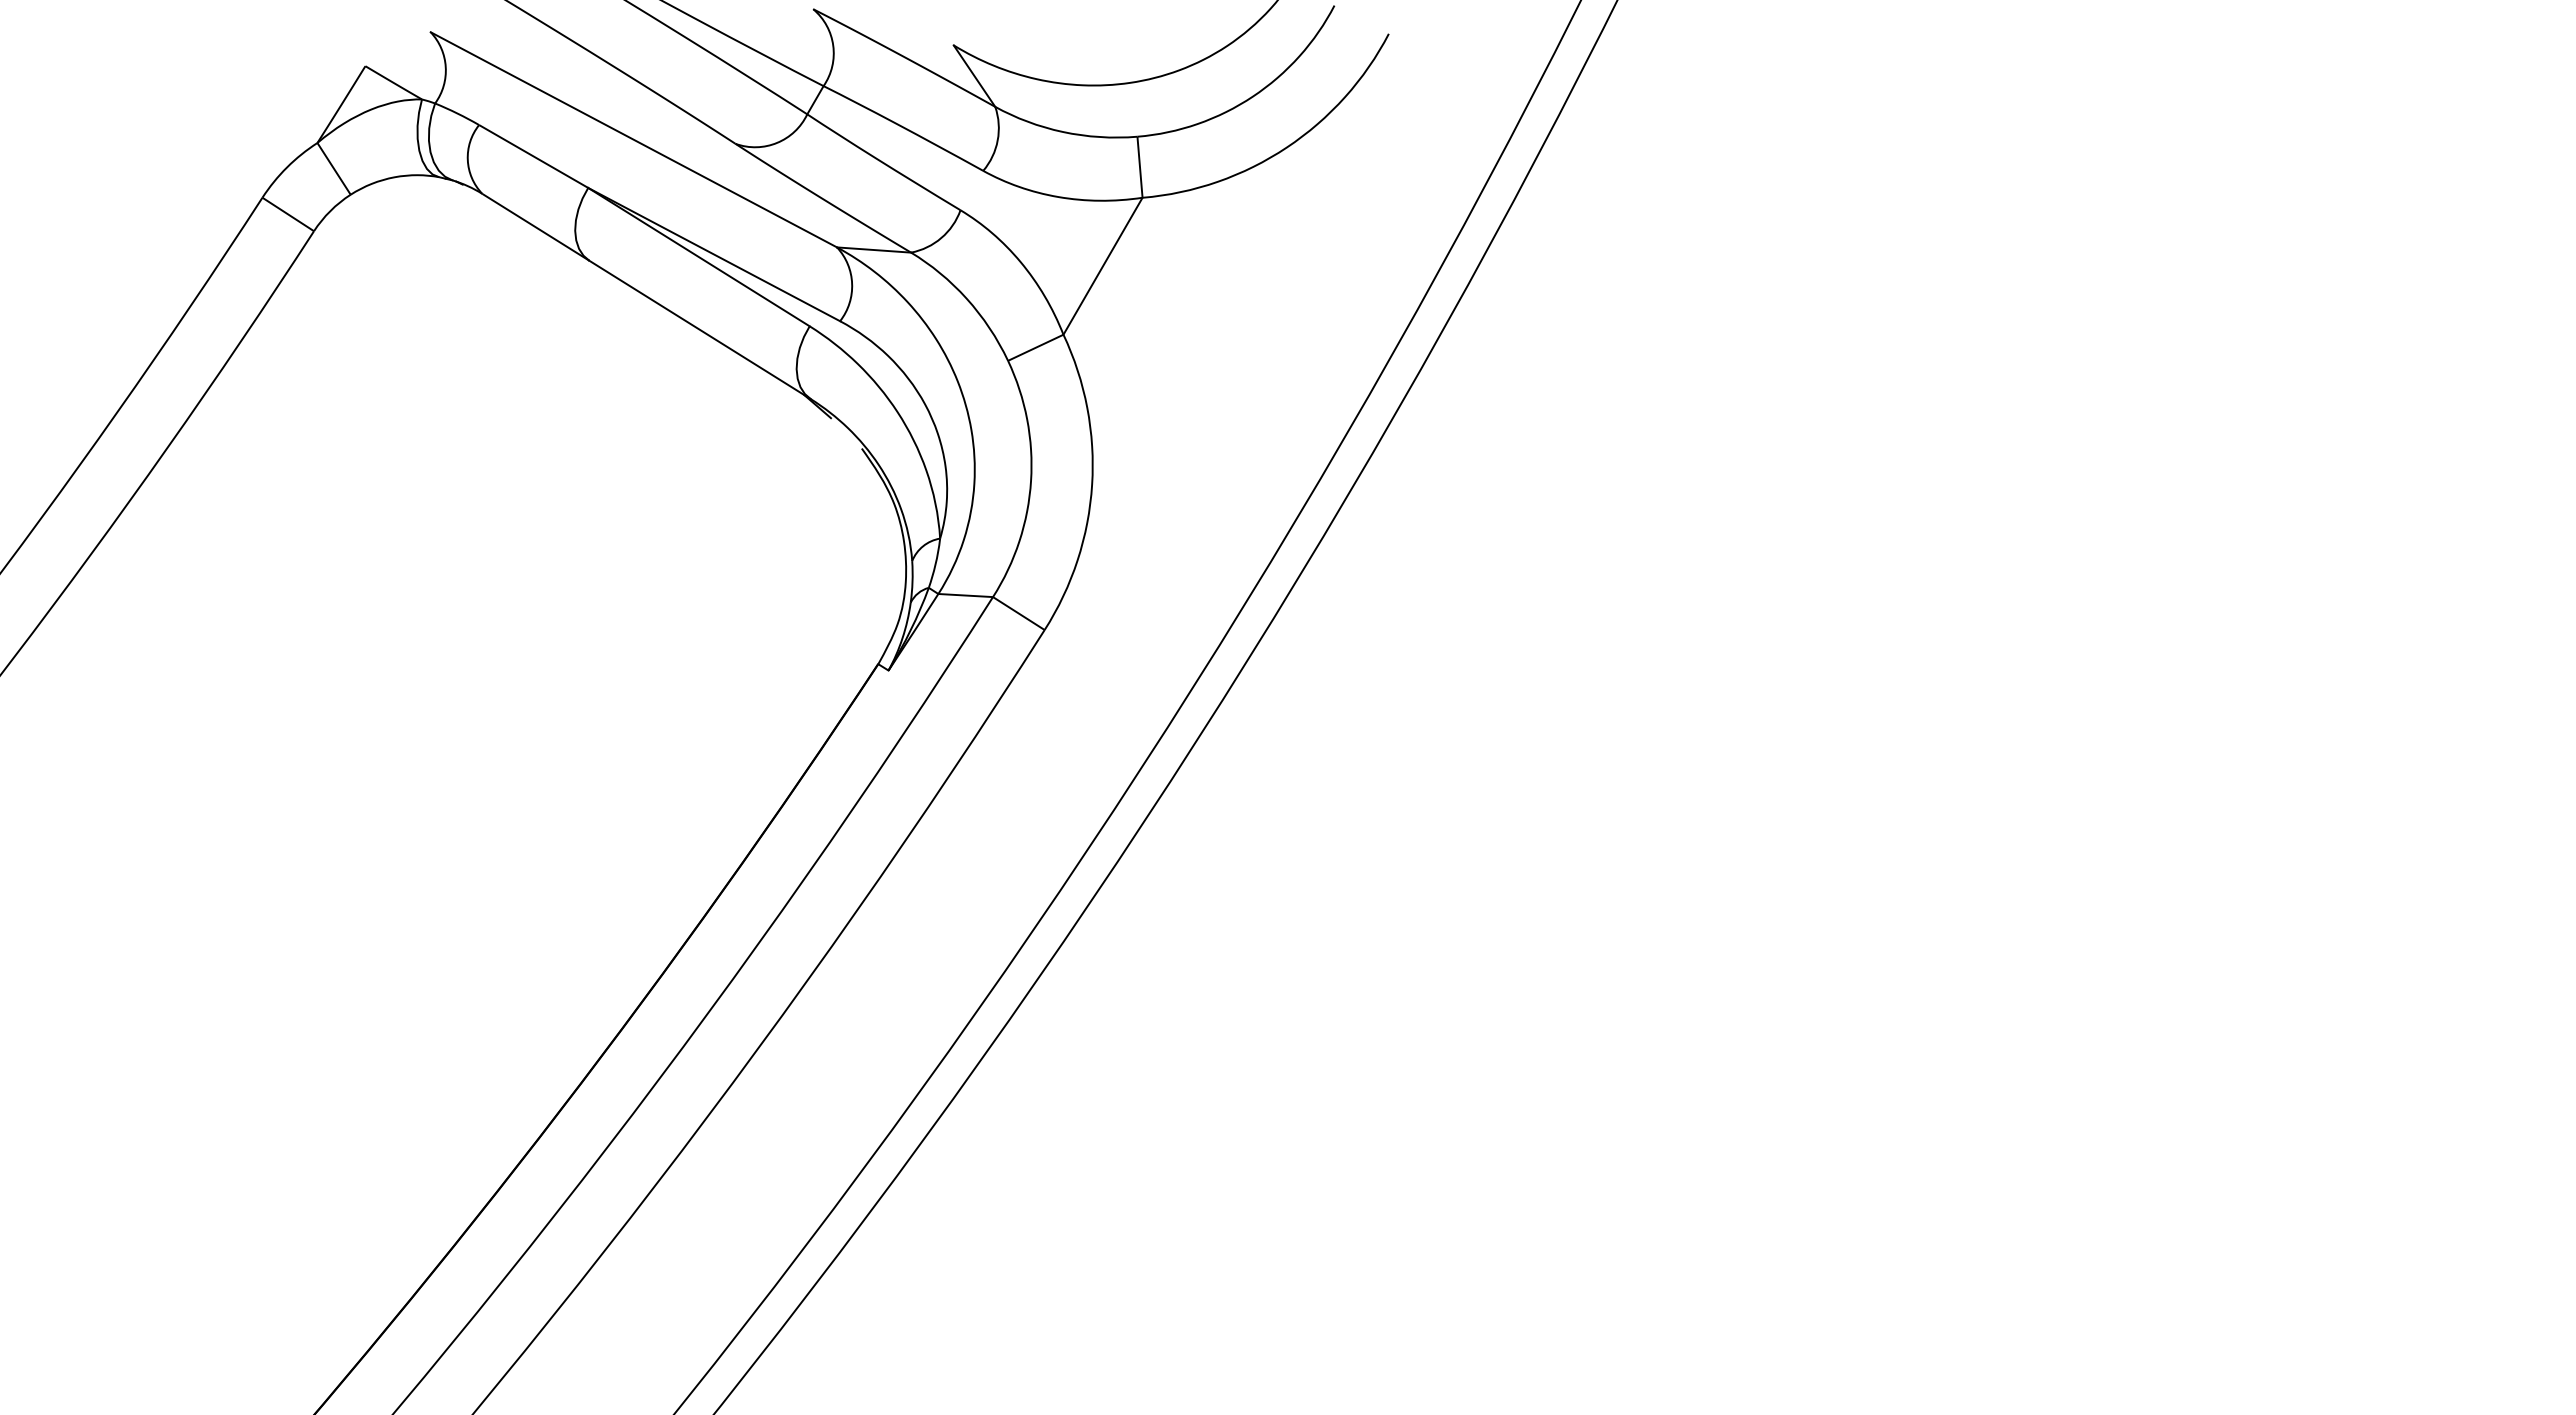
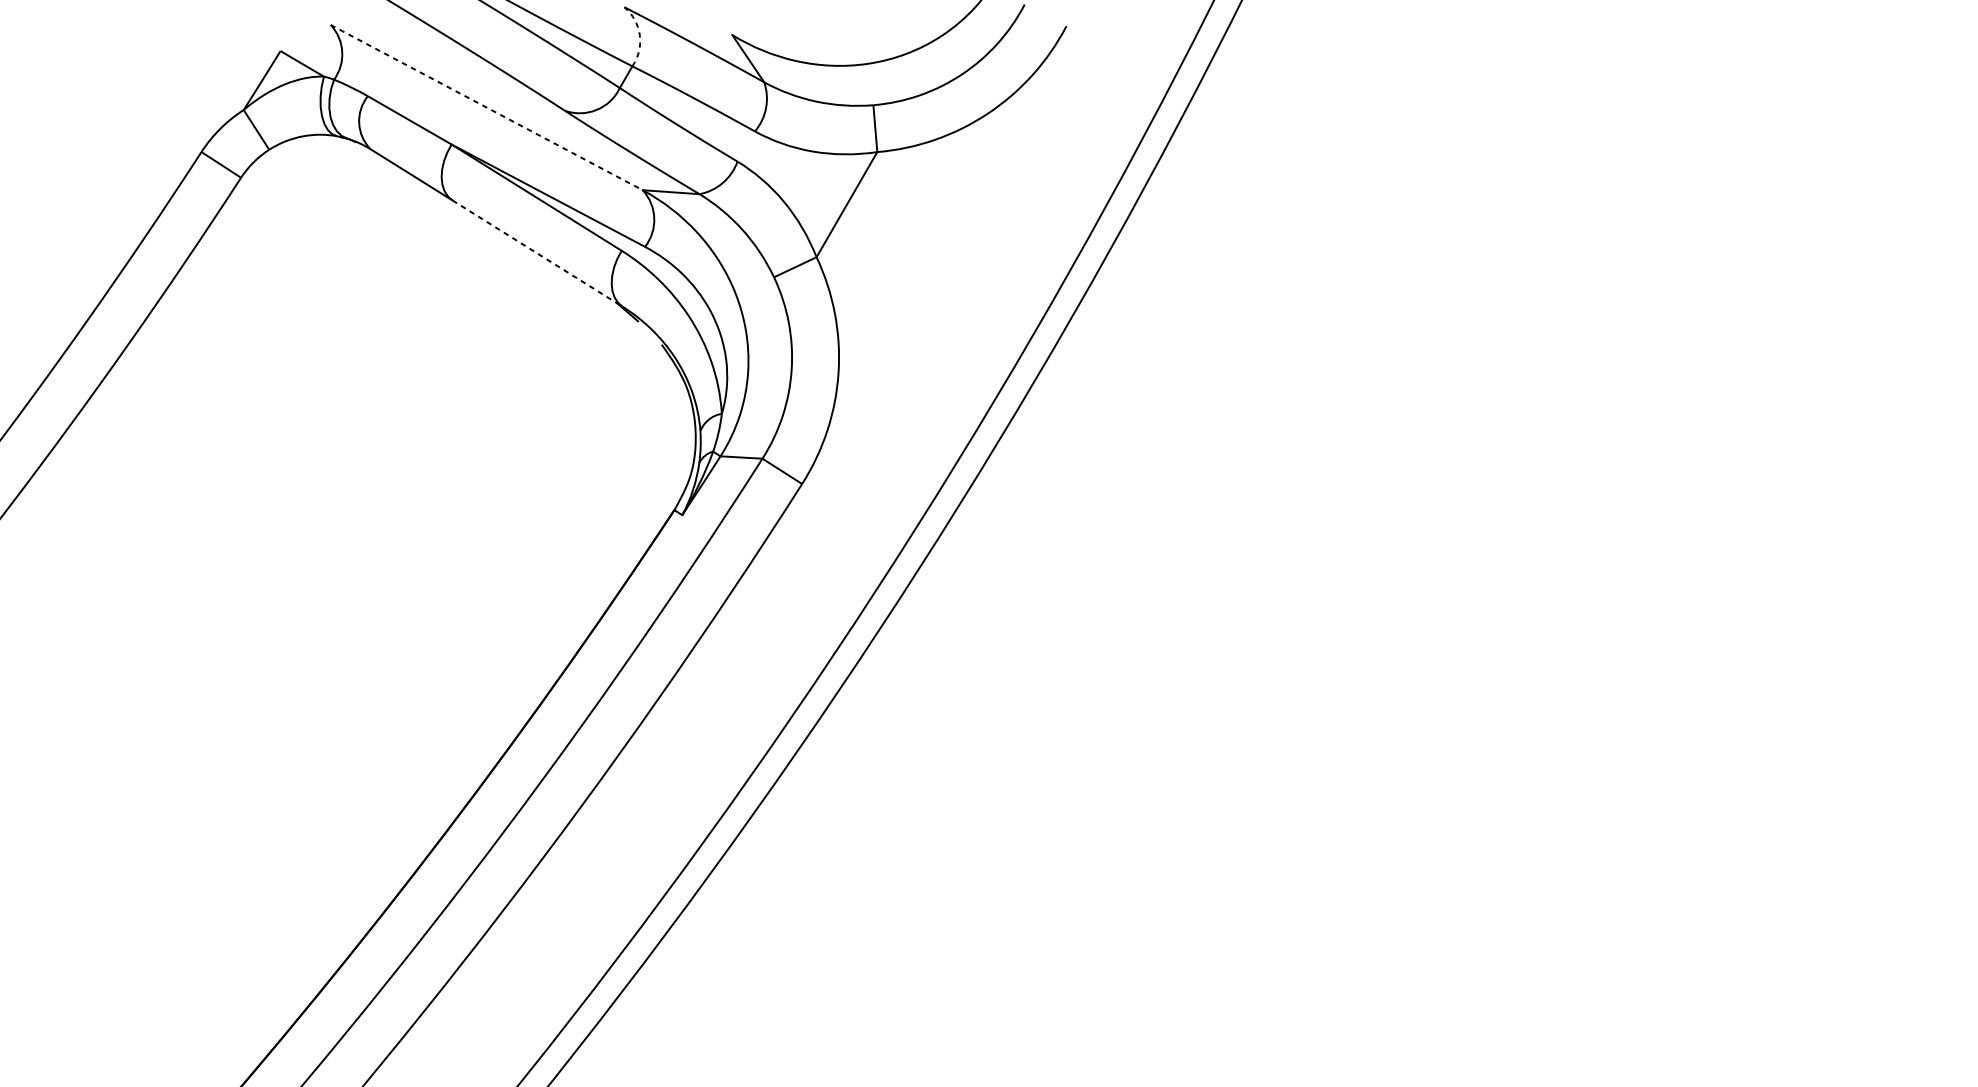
arc: (833, 45) -> (639, 35), solid -> dashed
line: (633, 139) -> (486, 107), solid -> dashed
line: (700, 329) -> (537, 253), solid -> dashed

